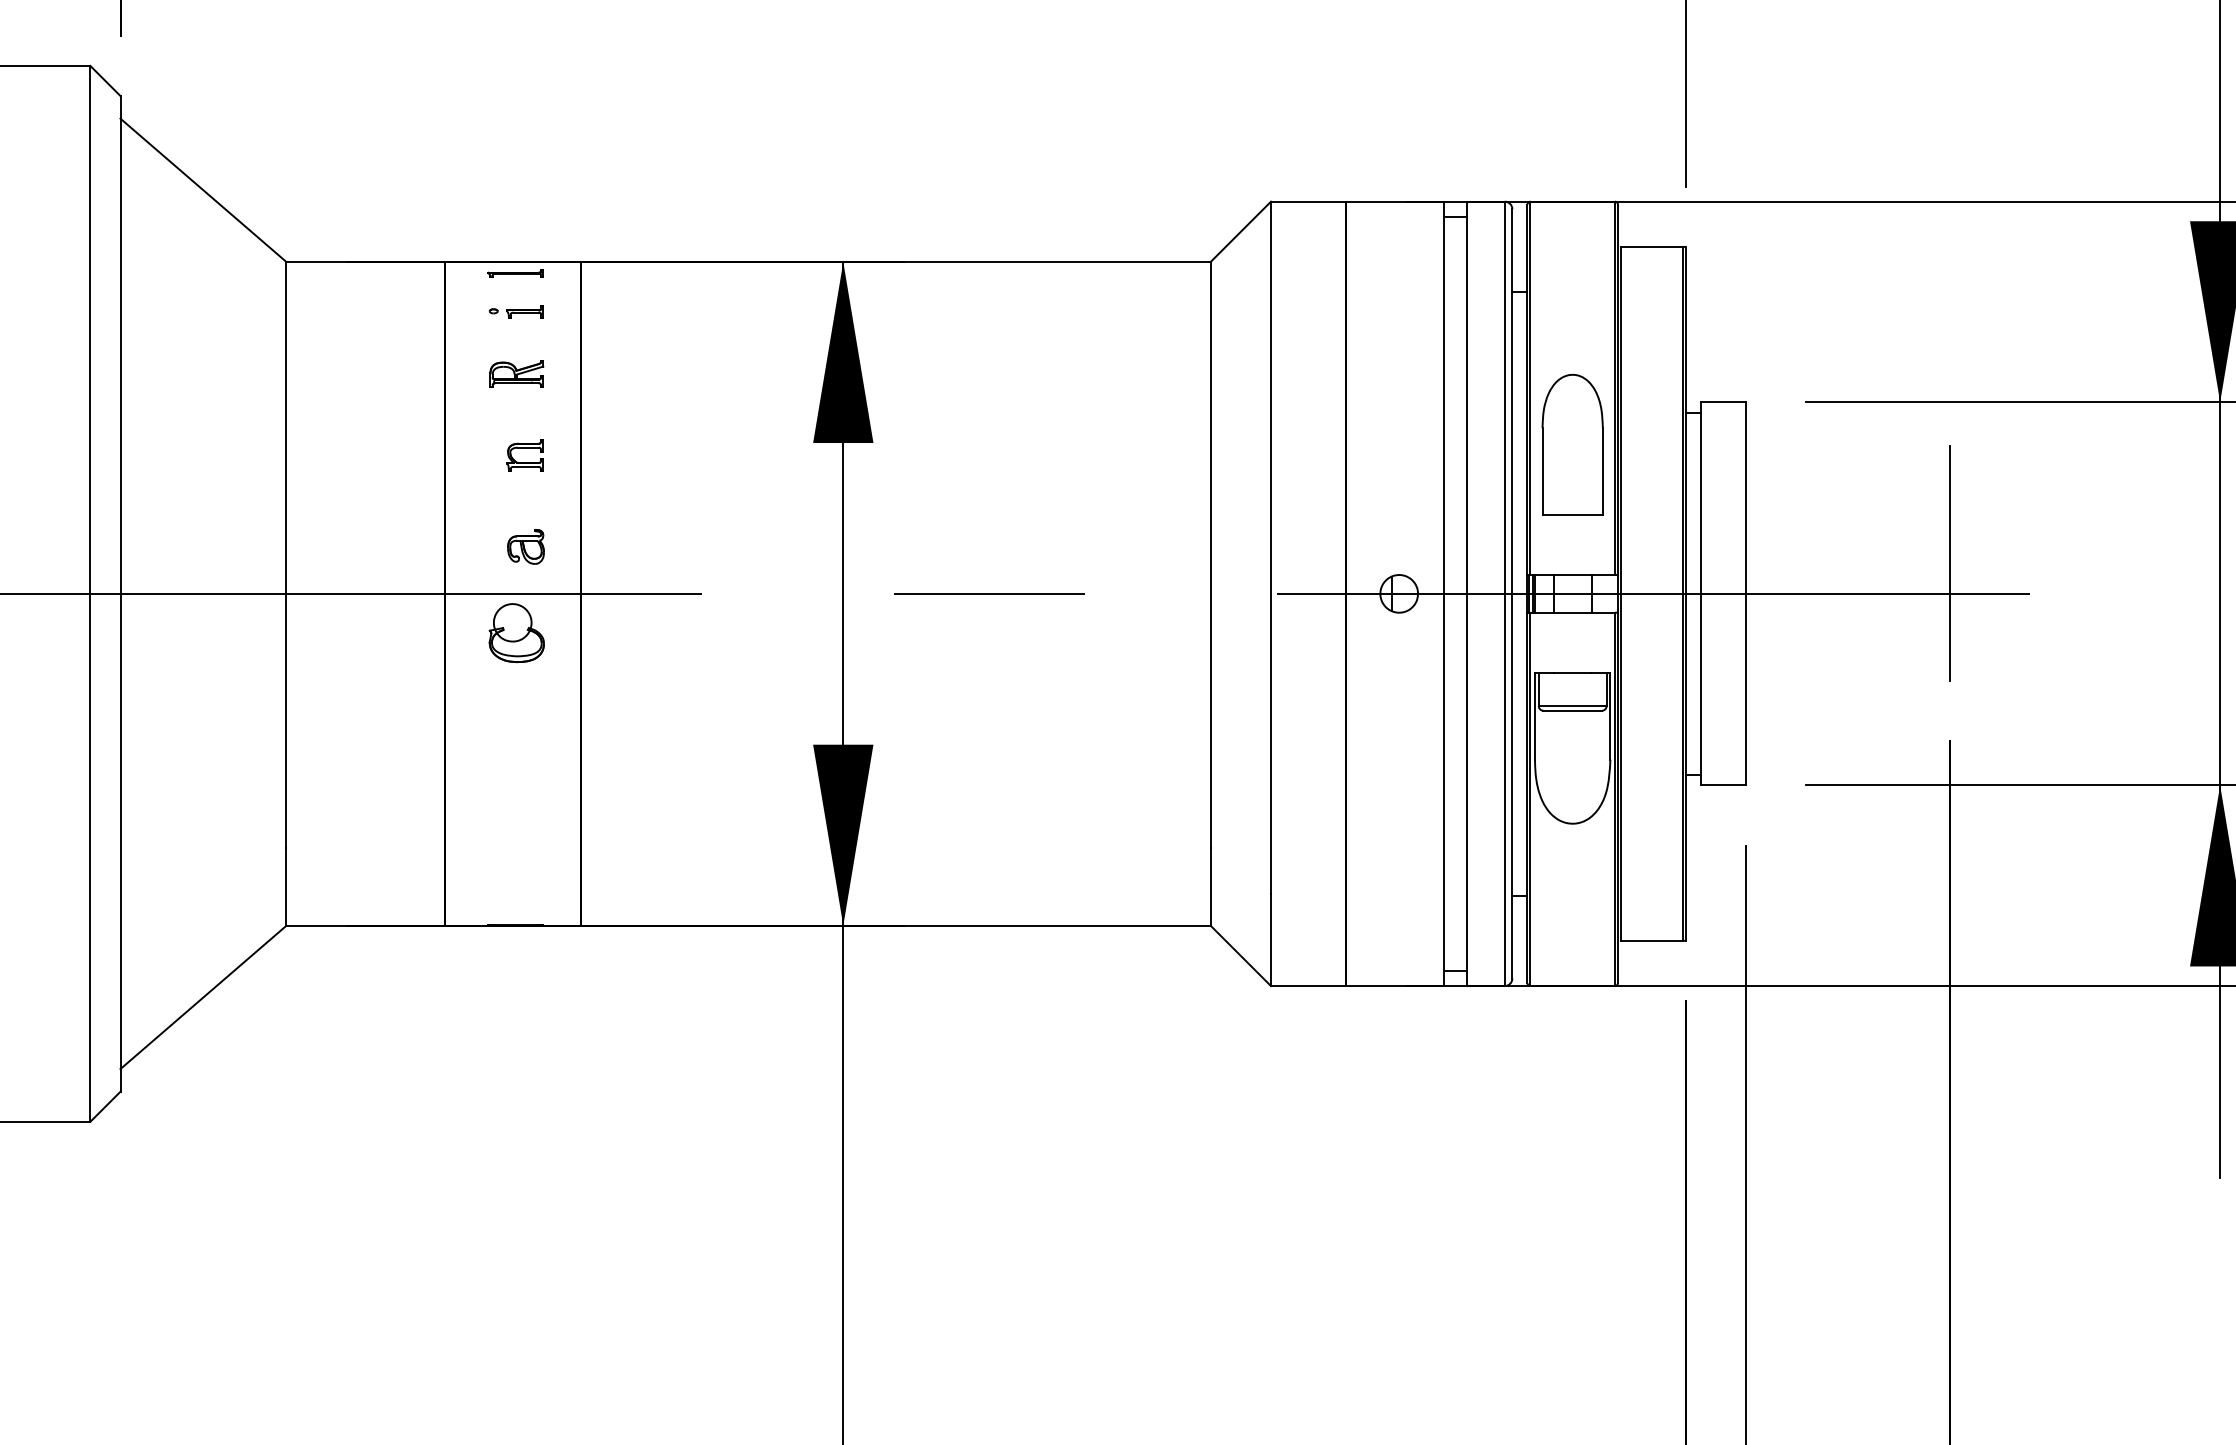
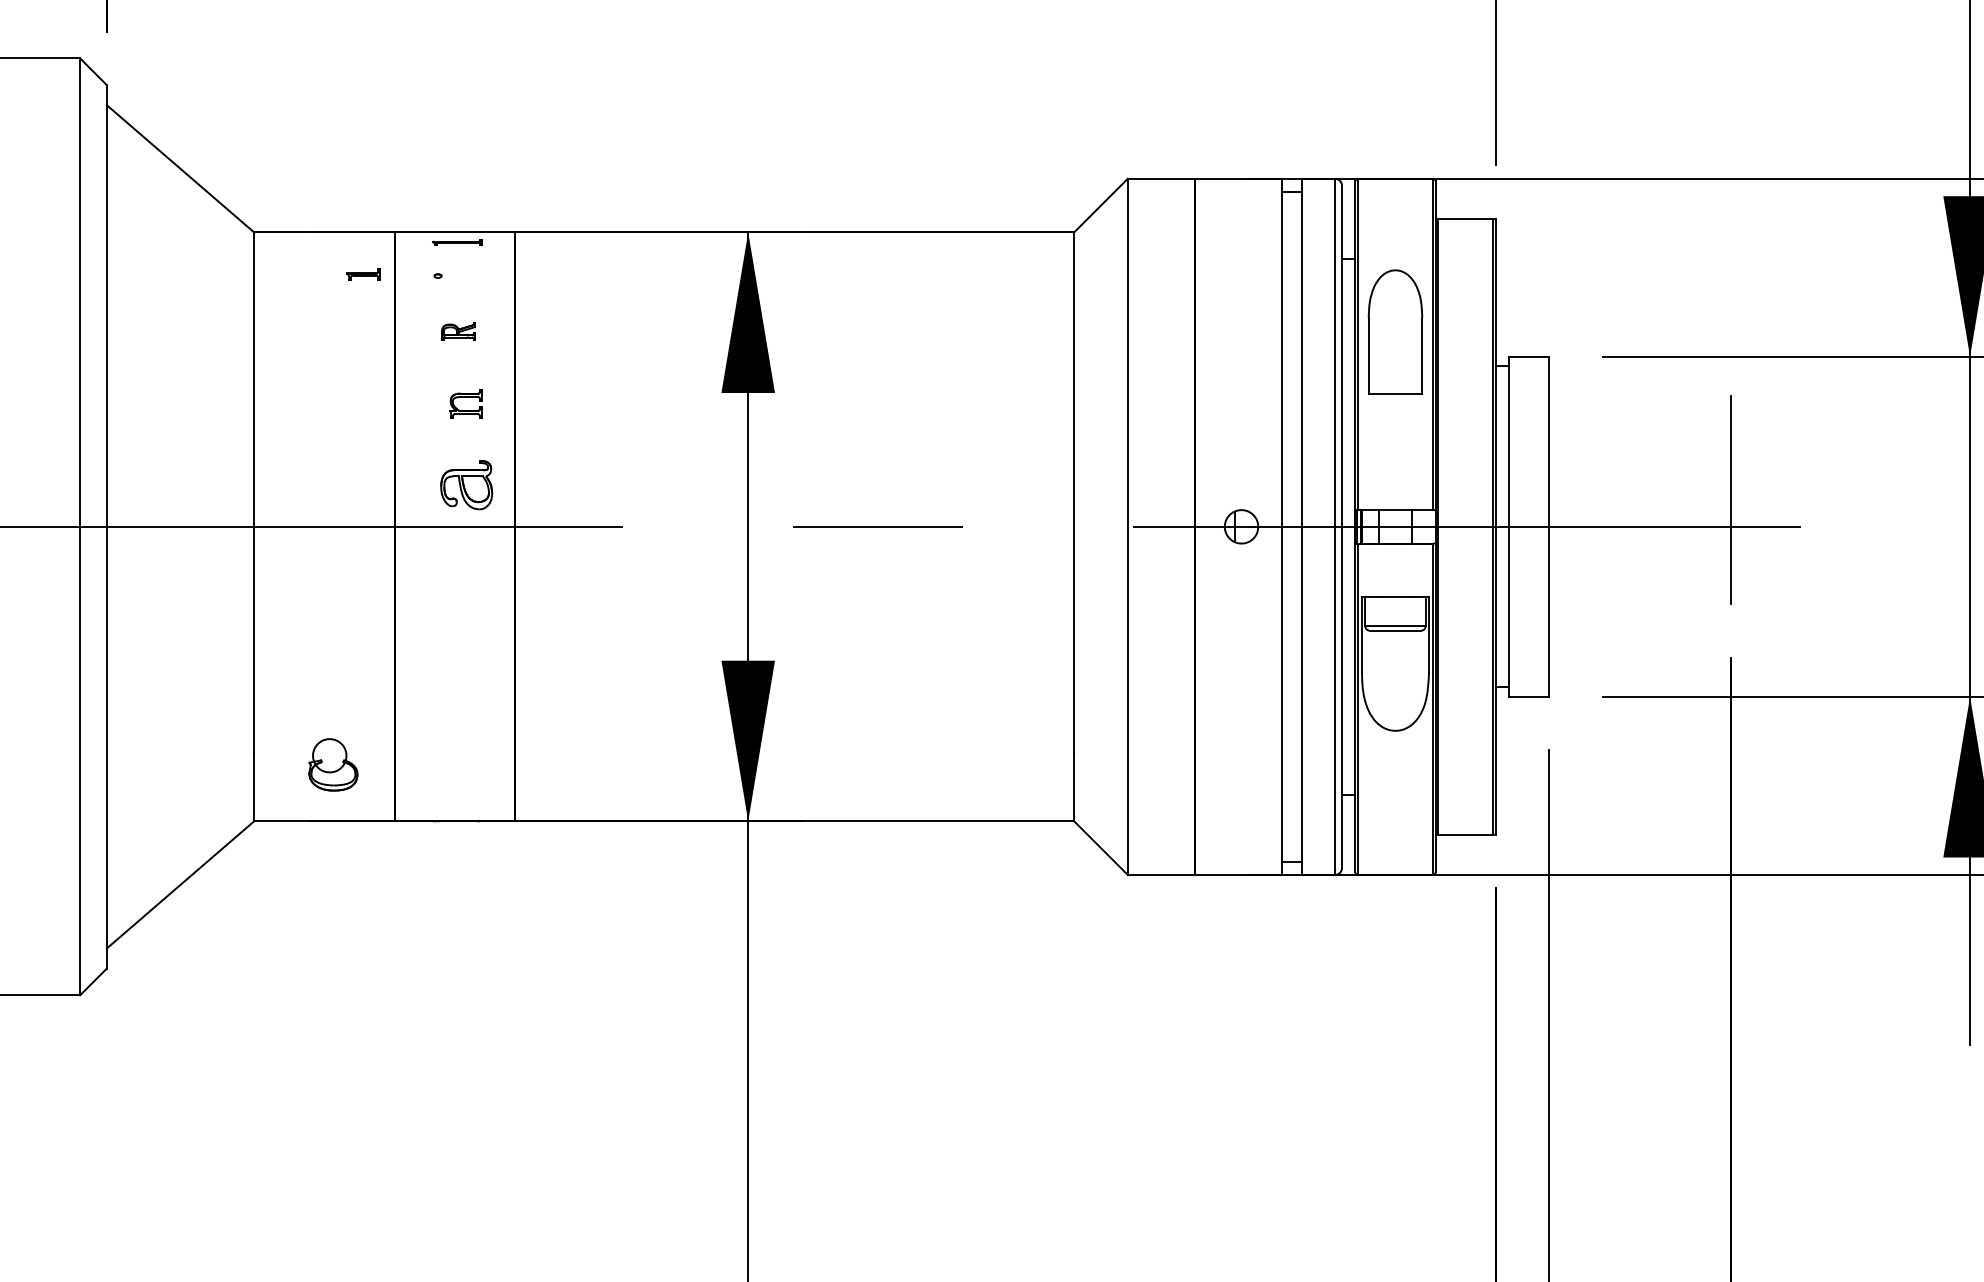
part: (524, 311) -> (363, 274), moved
part: (516, 373) -> (458, 331), size x0.7
part: (1572, 444) -> (1395, 332), moved
part: (525, 546) -> (466, 484), size x1.6
part: (516, 632) -> (333, 764), moved

